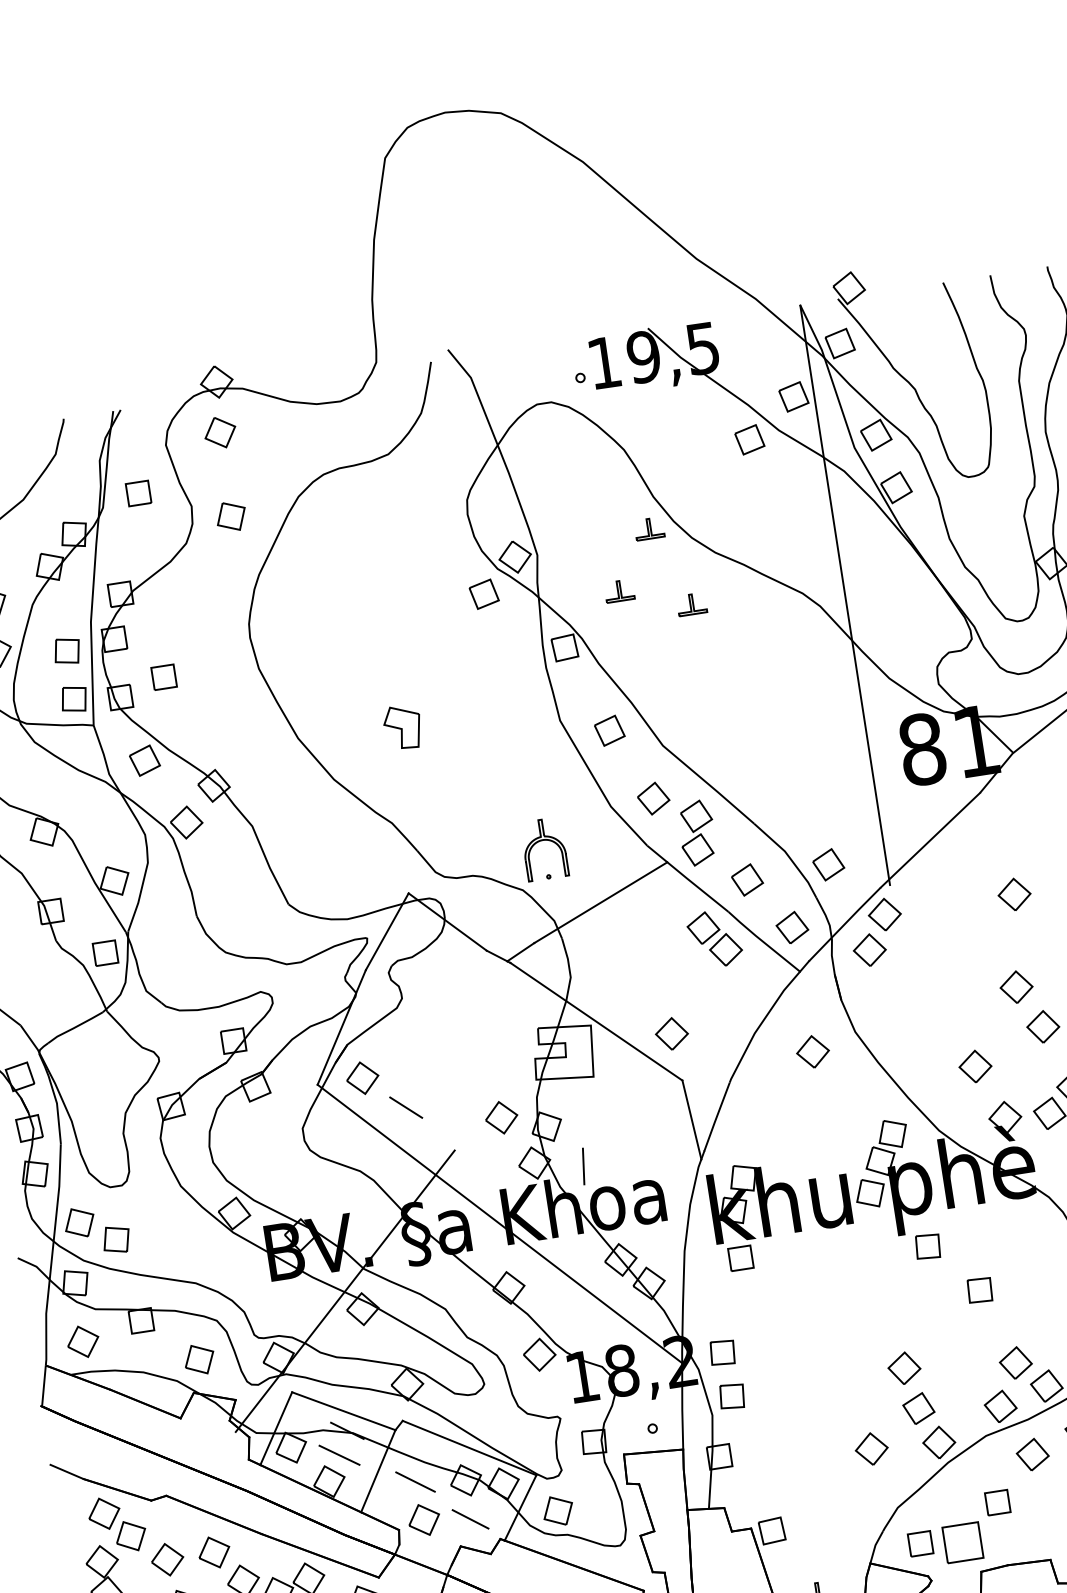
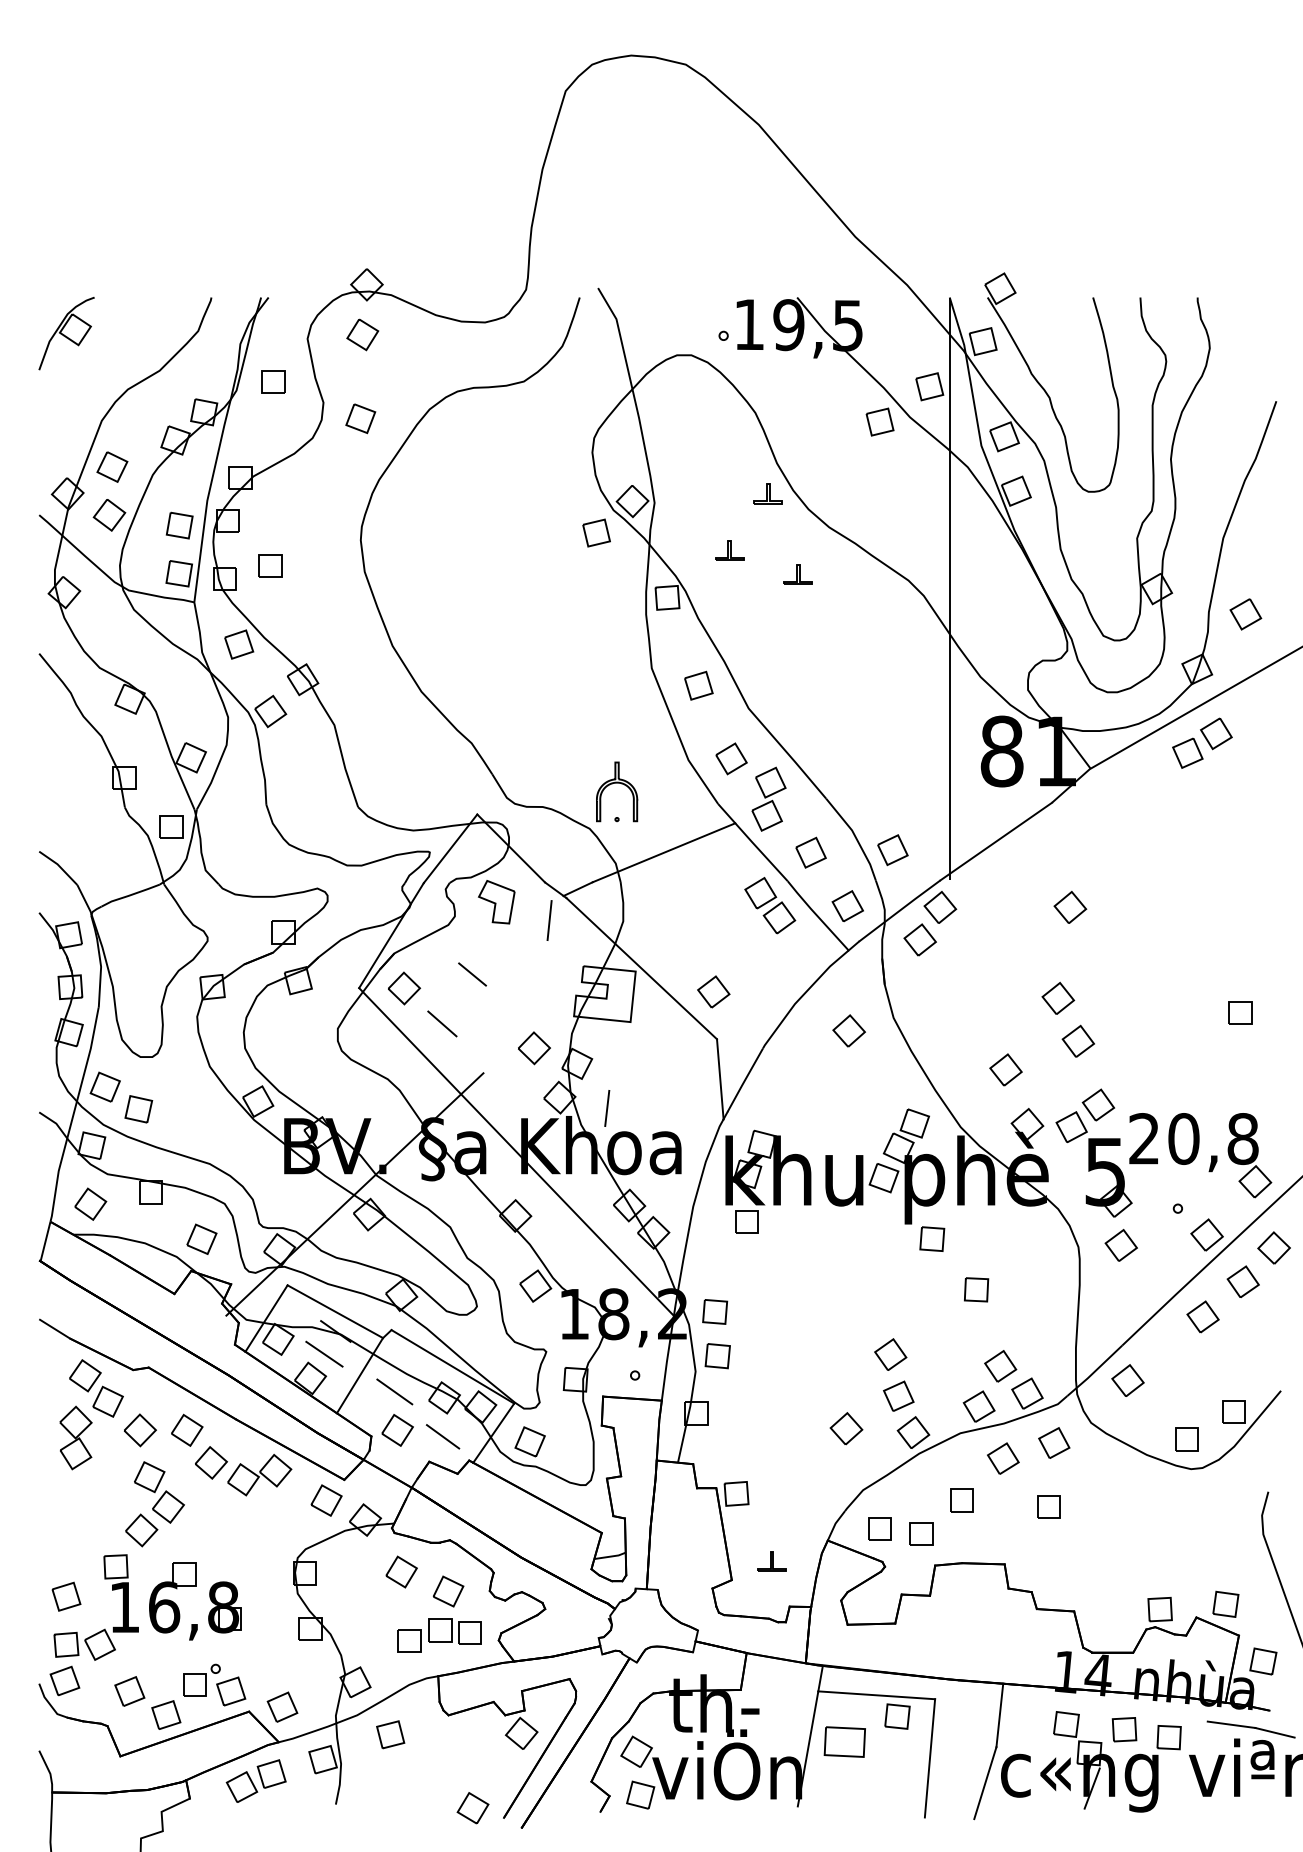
part: (402, 727) -> (496, 902), moved
line: (497, 987) -> (549, 920), added
line: (428, 1053) -> (472, 974), added
part: (962, 1541) -> (921, 1533), size x0.62

